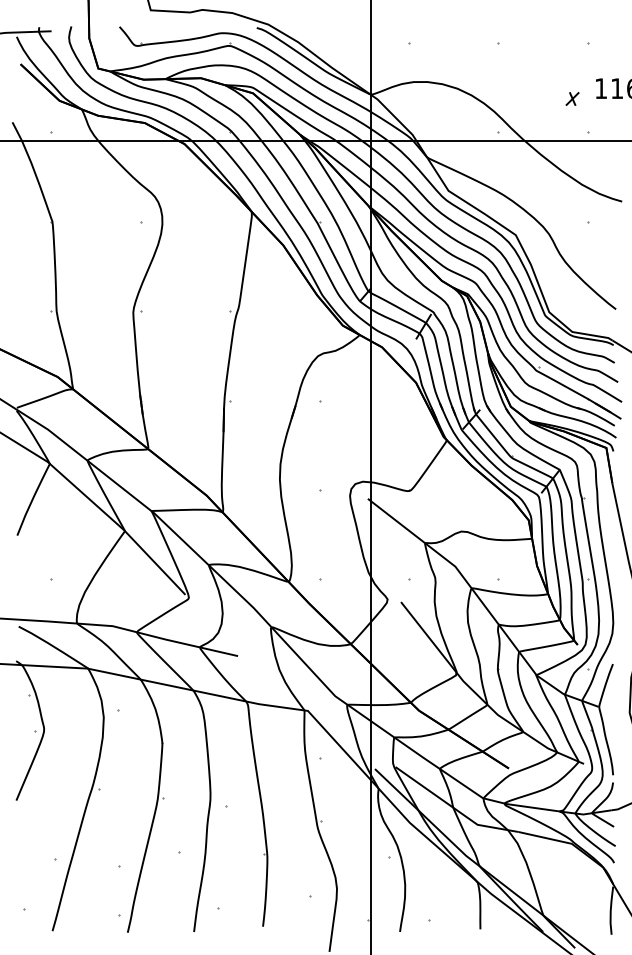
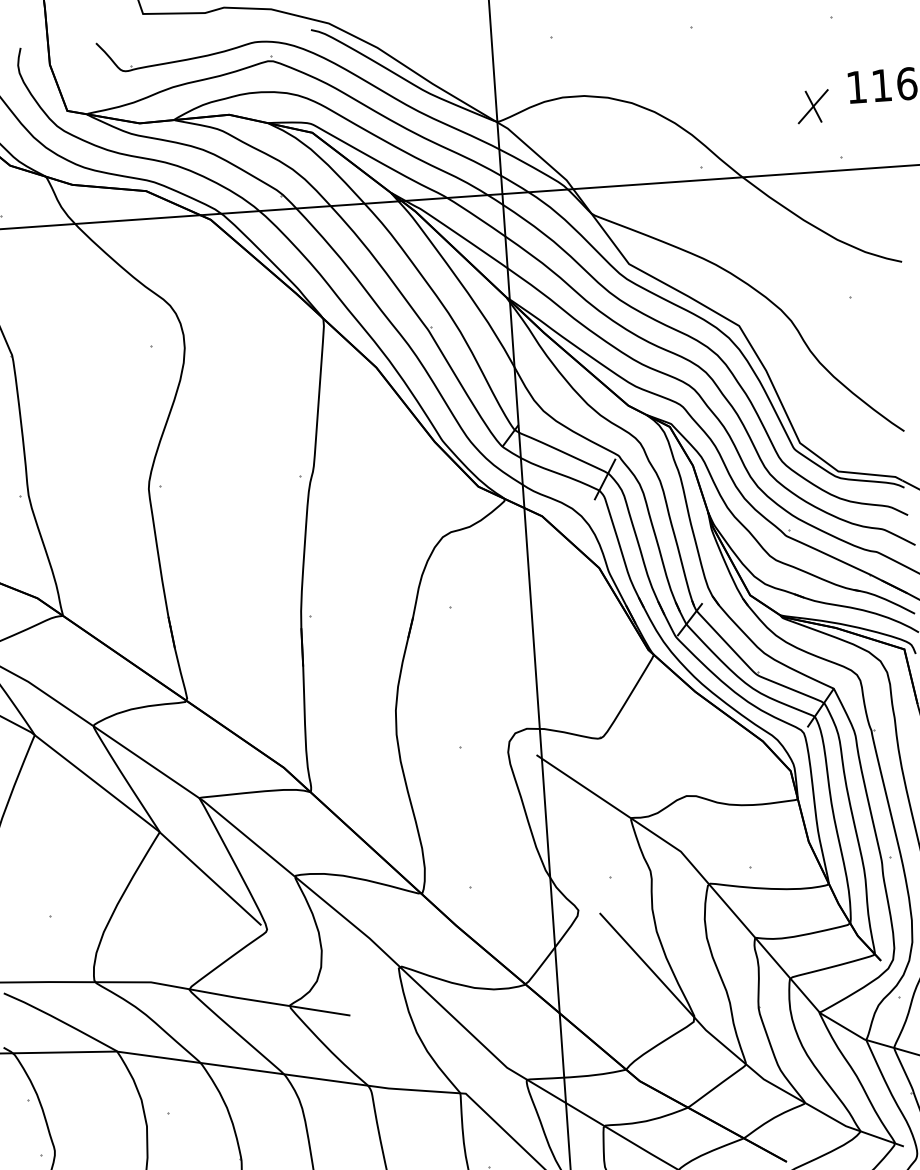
part: (572, 98) -> (813, 105), size x1.67

